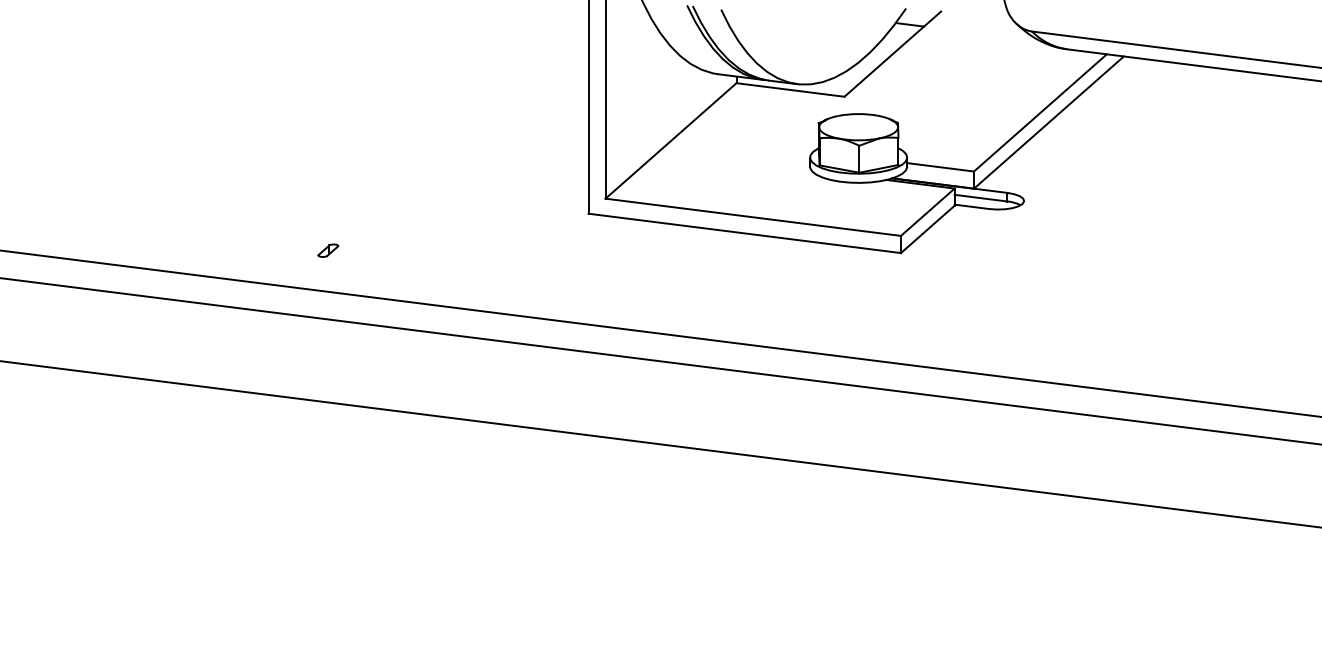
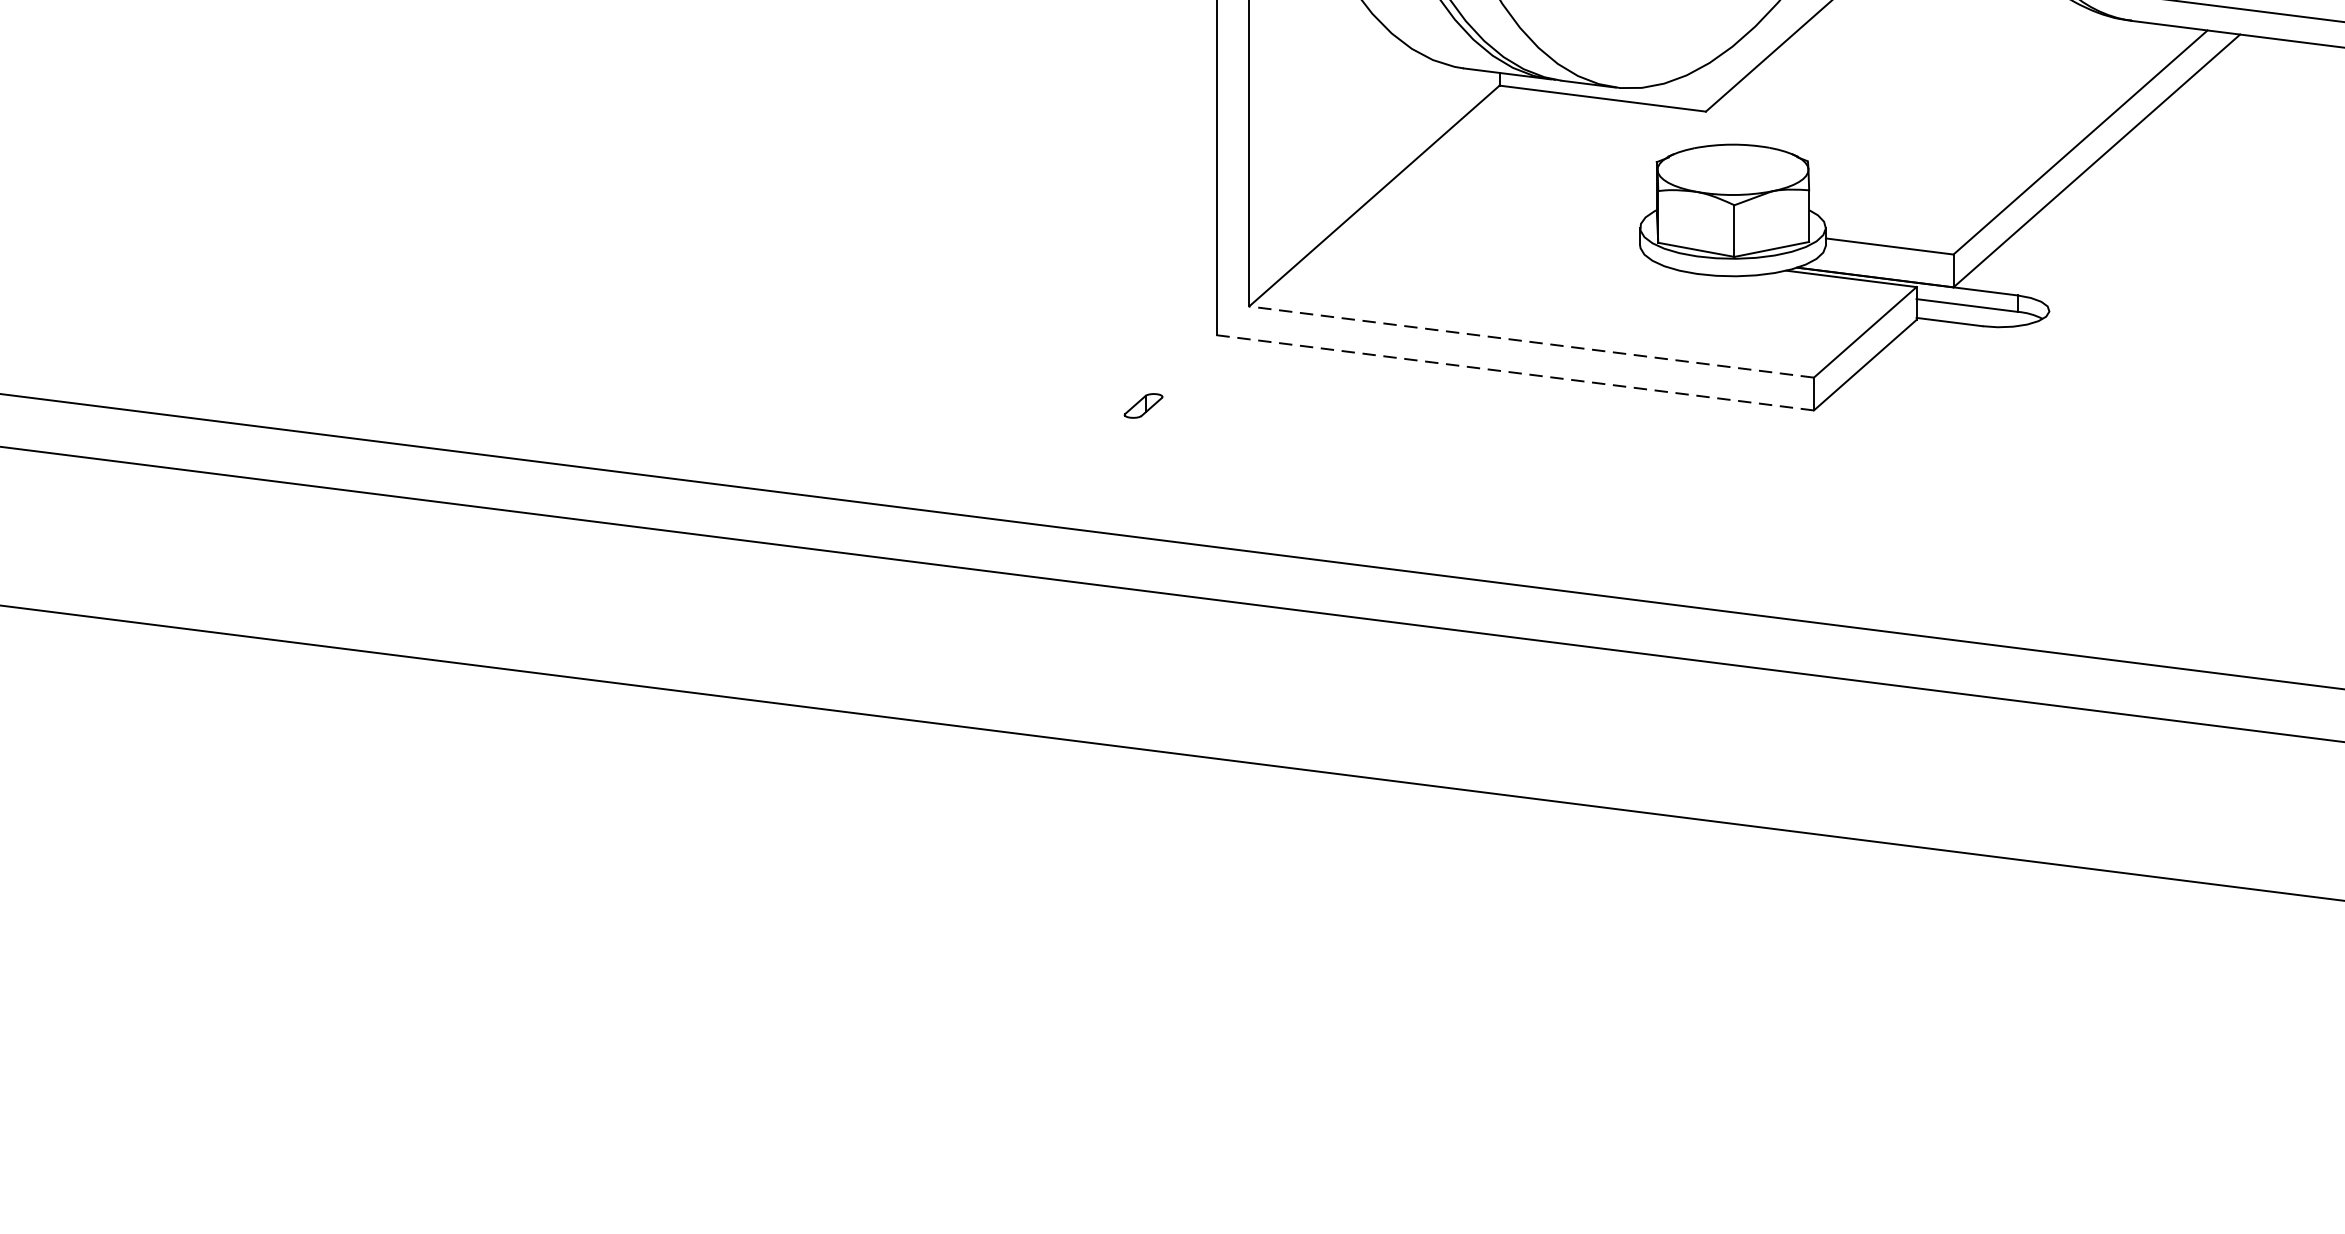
line: (753, 217) -> (1531, 342), solid -> dashed
line: (744, 233) -> (1514, 373), solid -> dashed
part: (328, 250) -> (1143, 405), moved

